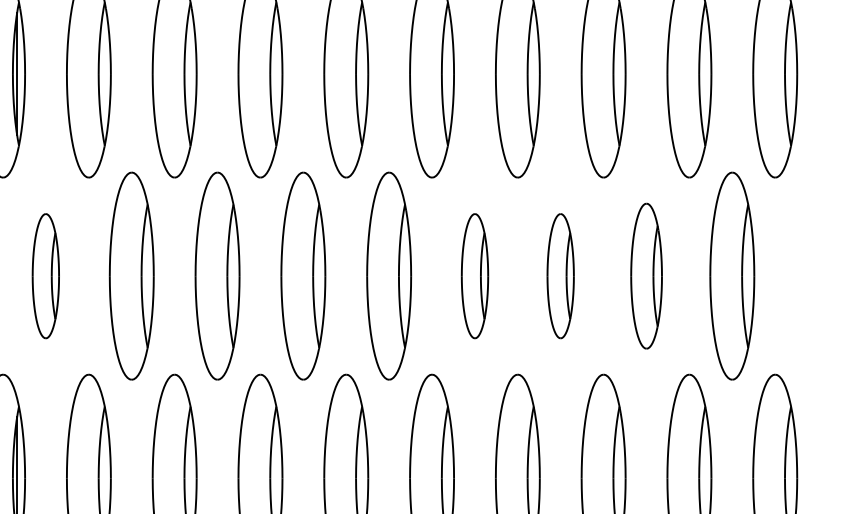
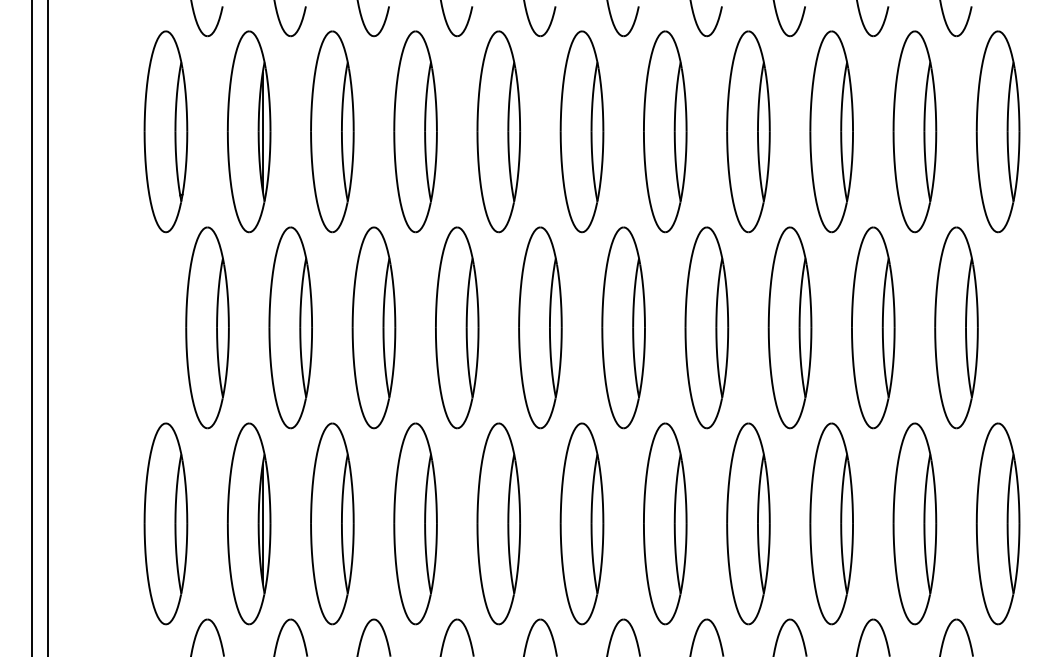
part: (45, 275) -> (290, 327), size x1.67
part: (474, 275) -> (706, 327), size x1.67
part: (560, 275) -> (789, 327), size x1.67
part: (646, 275) -> (873, 327), size x1.43

